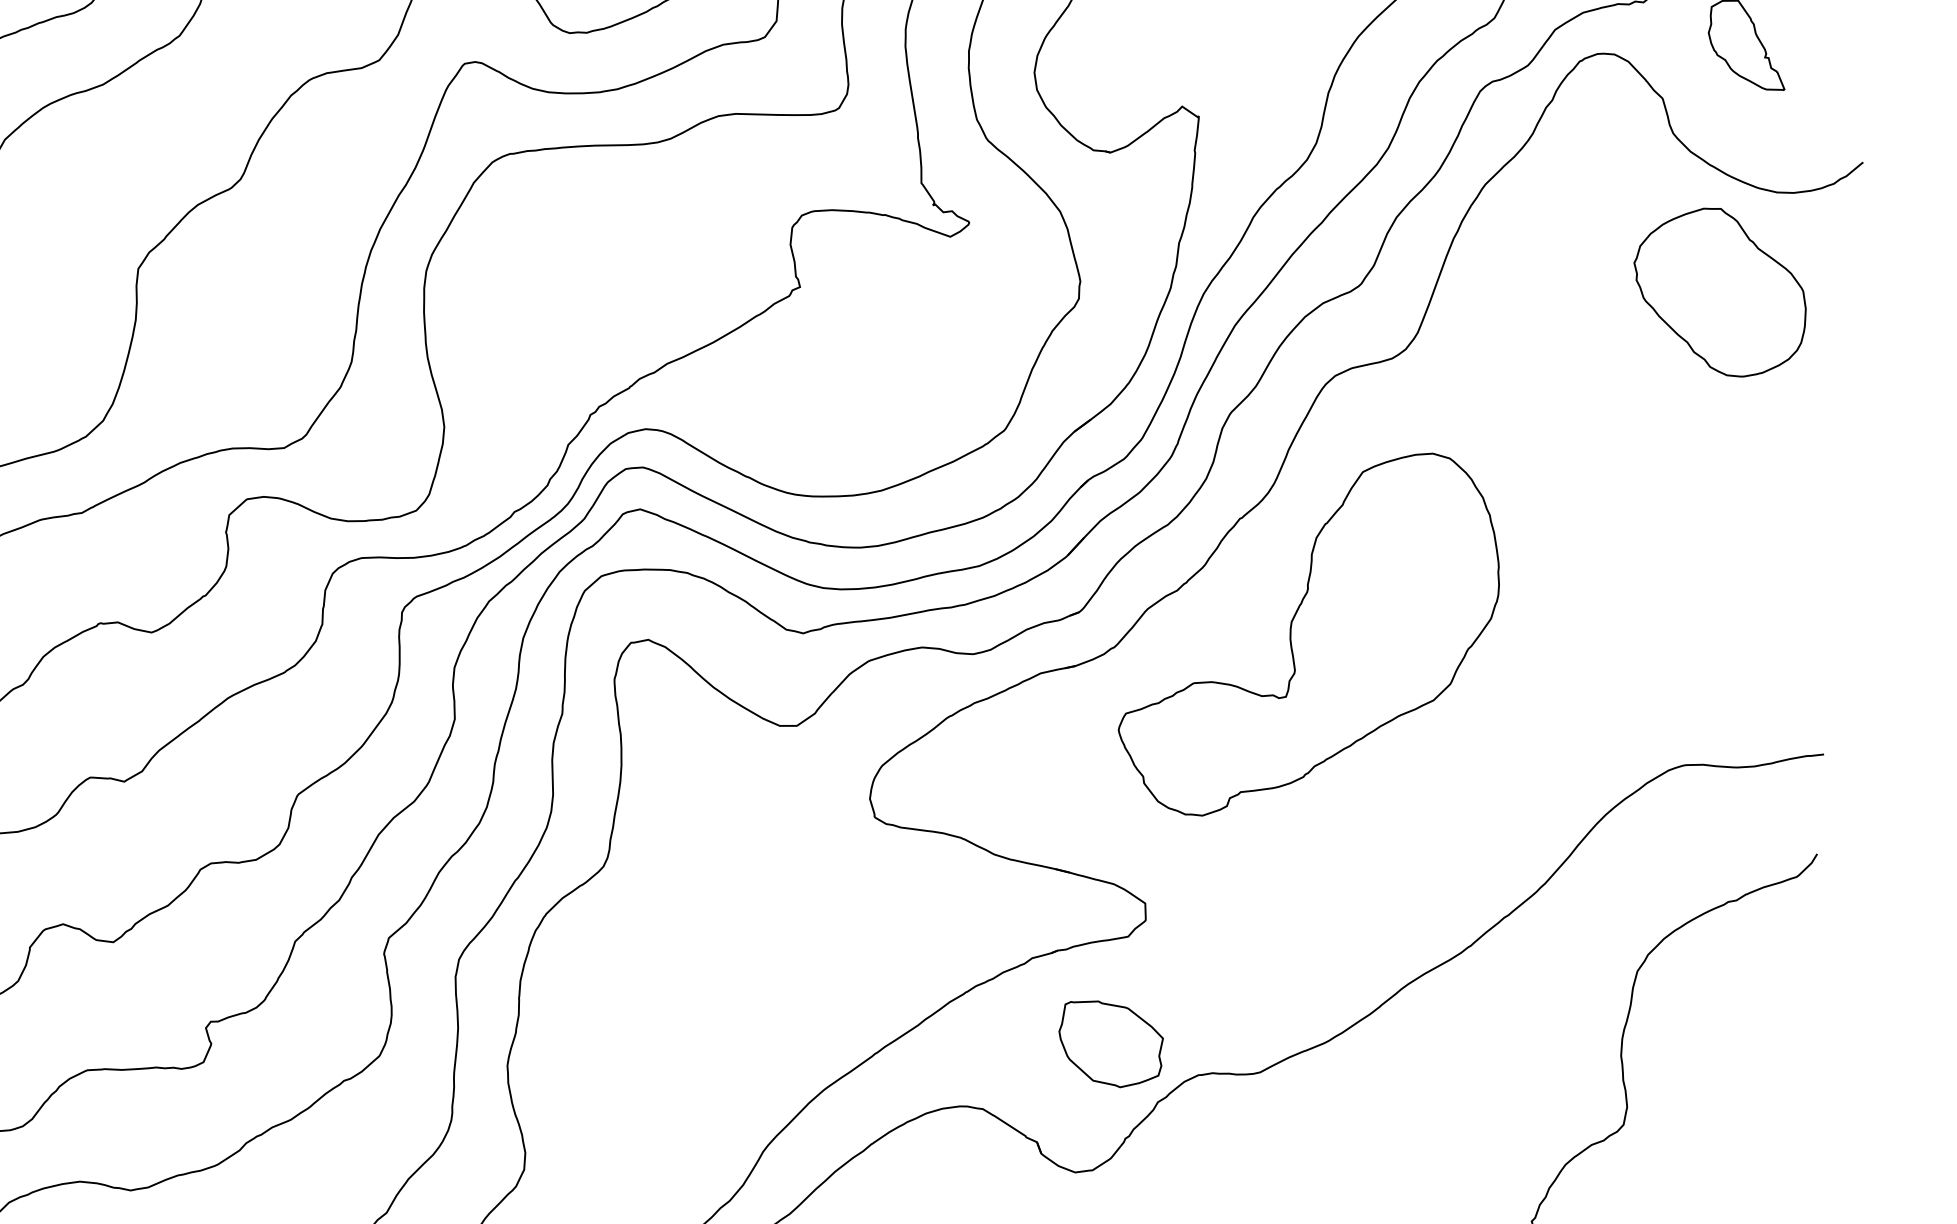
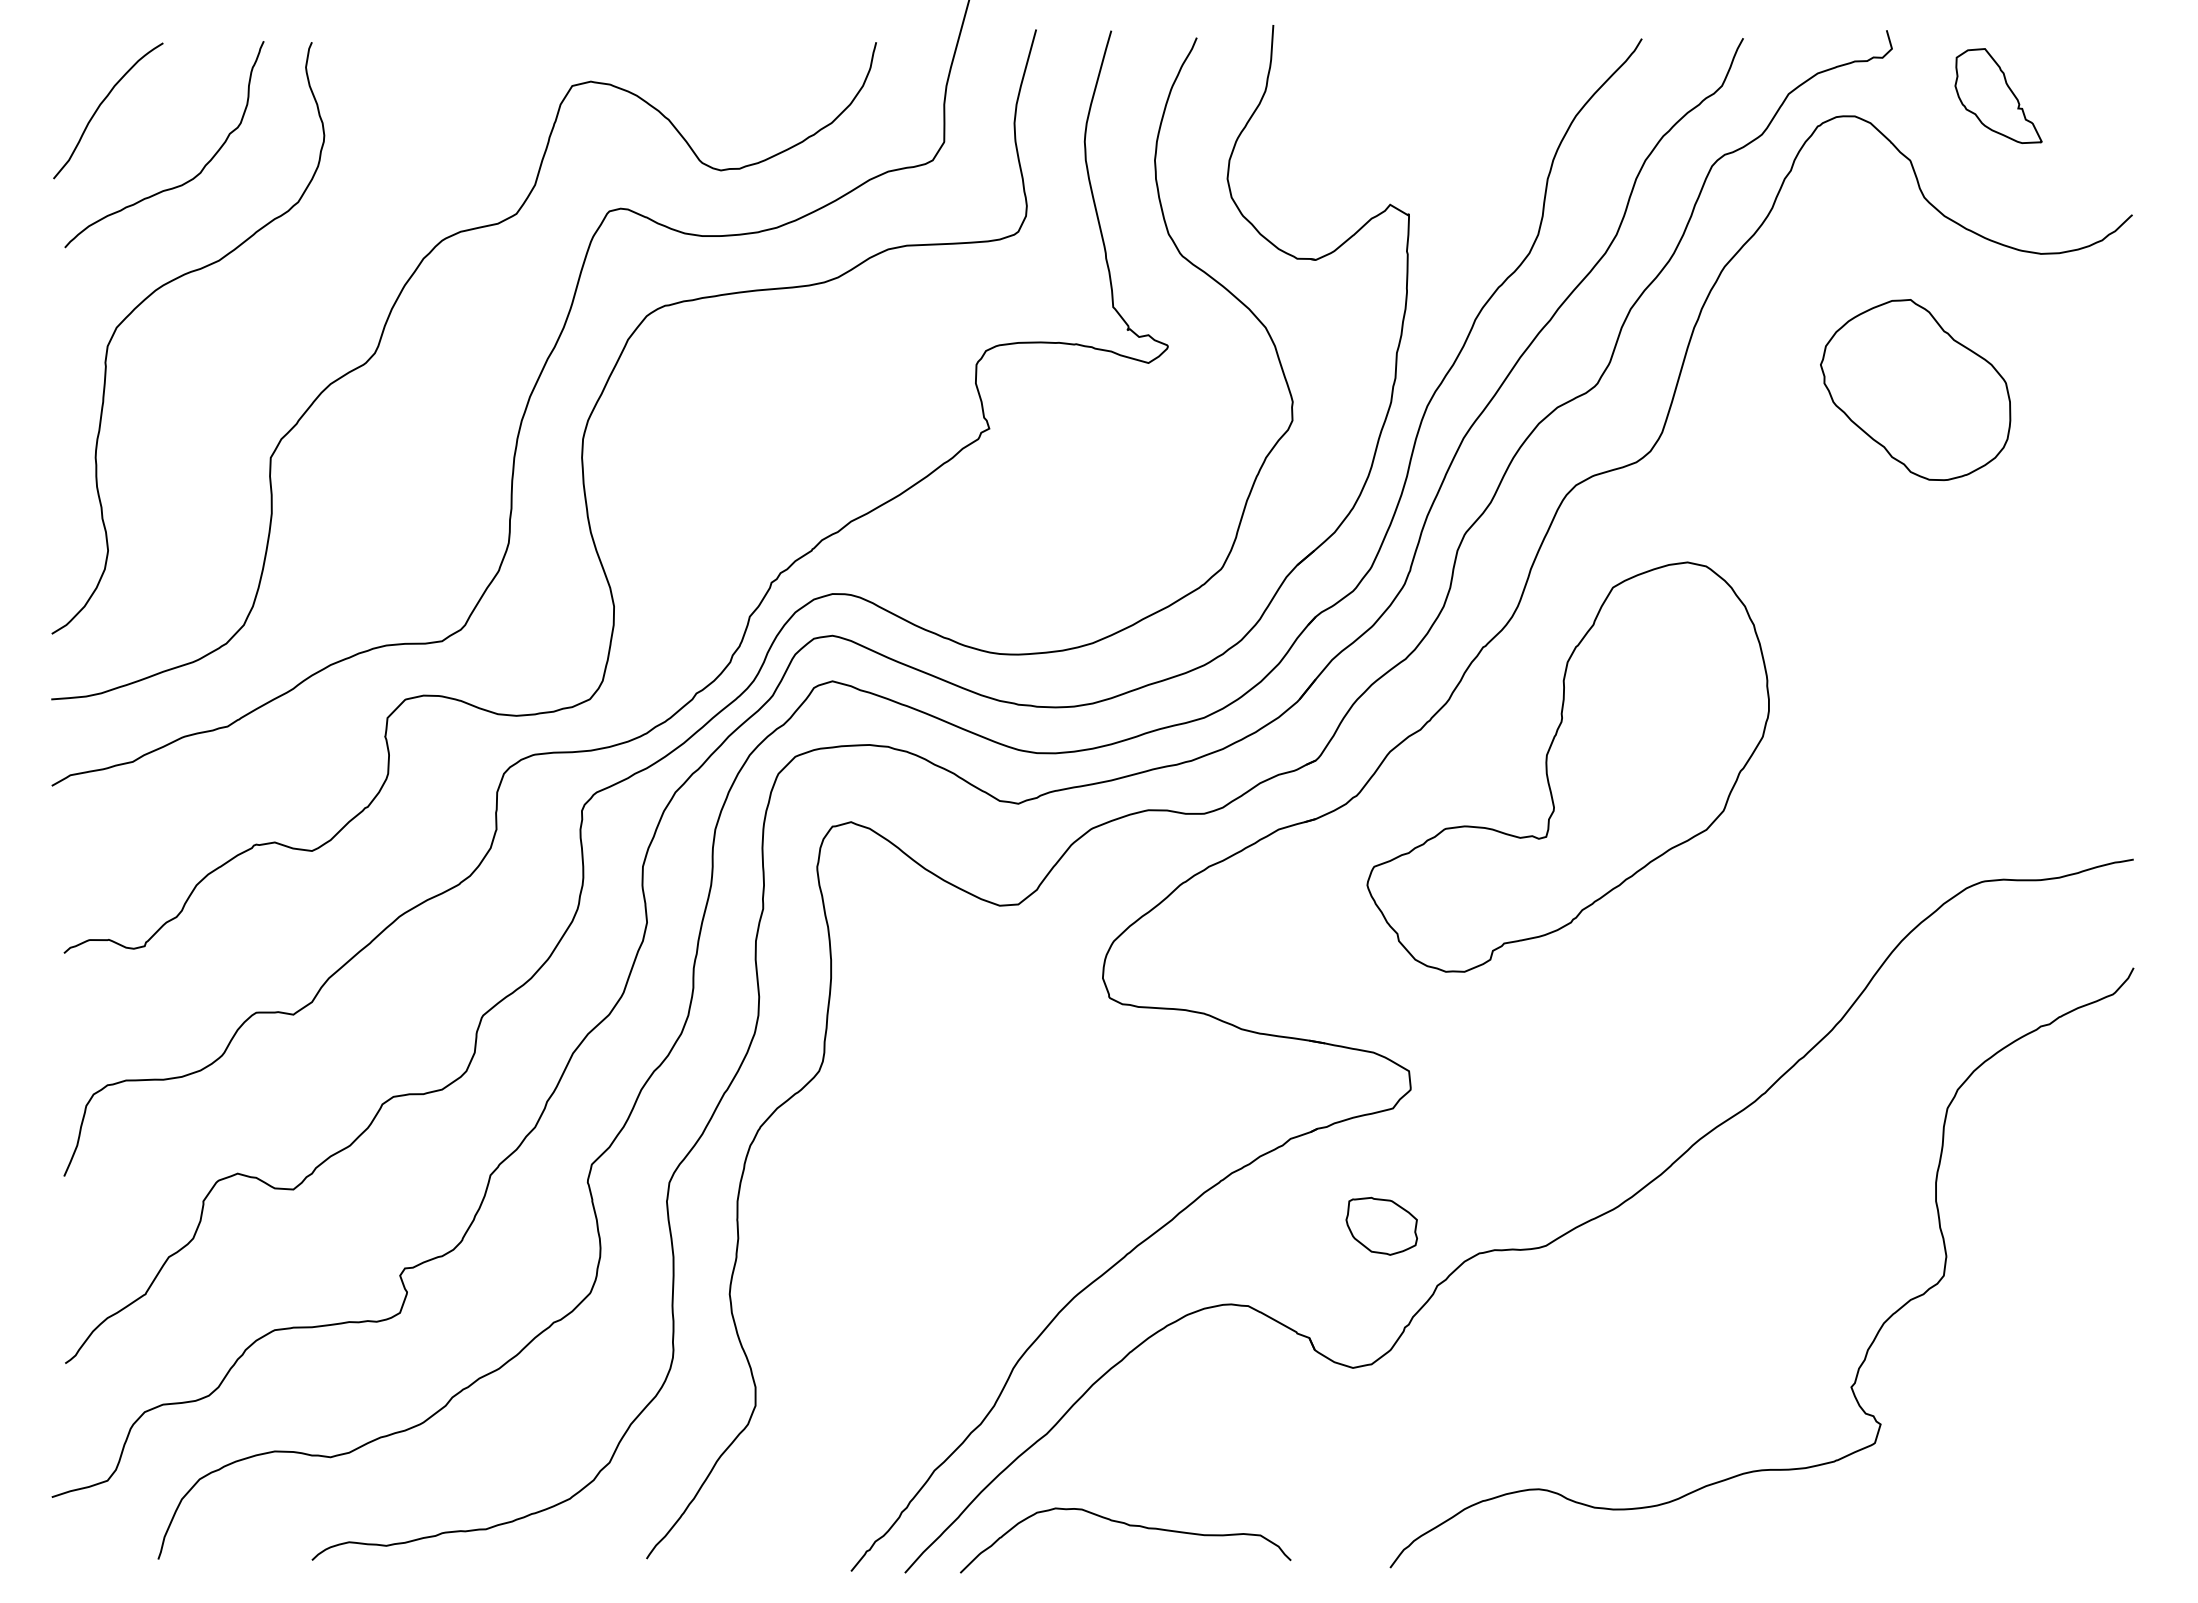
part: (1719, 292) -> (1915, 390), moved
part: (1110, 1043) -> (1381, 1225), size x0.62

